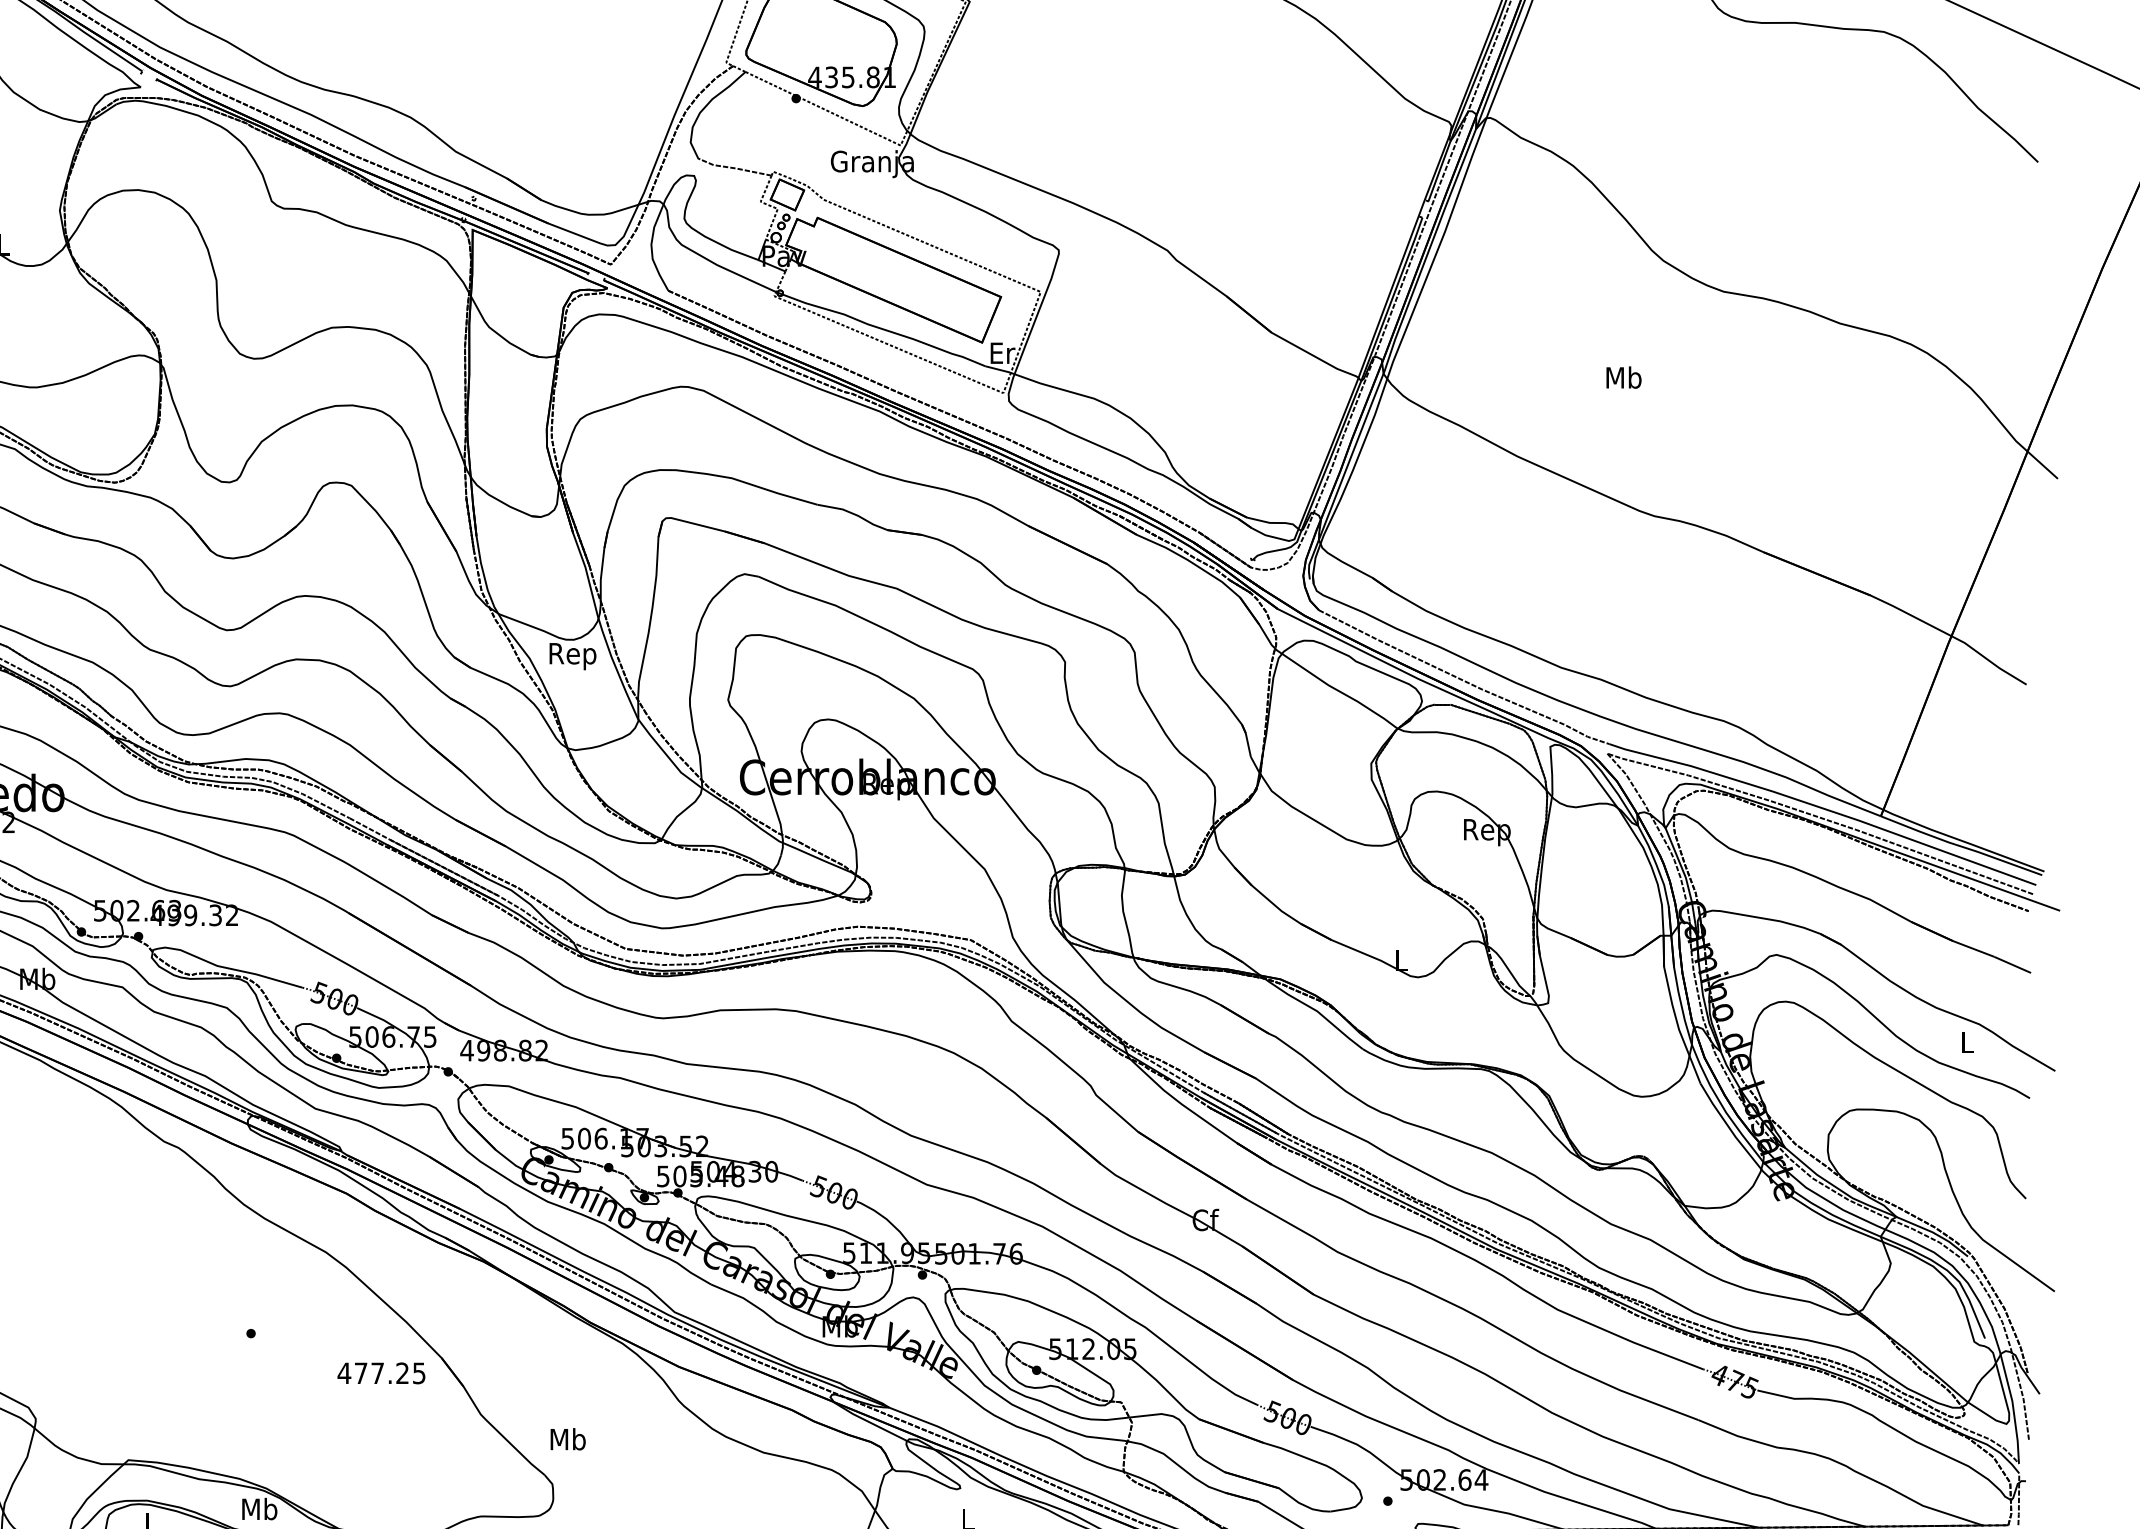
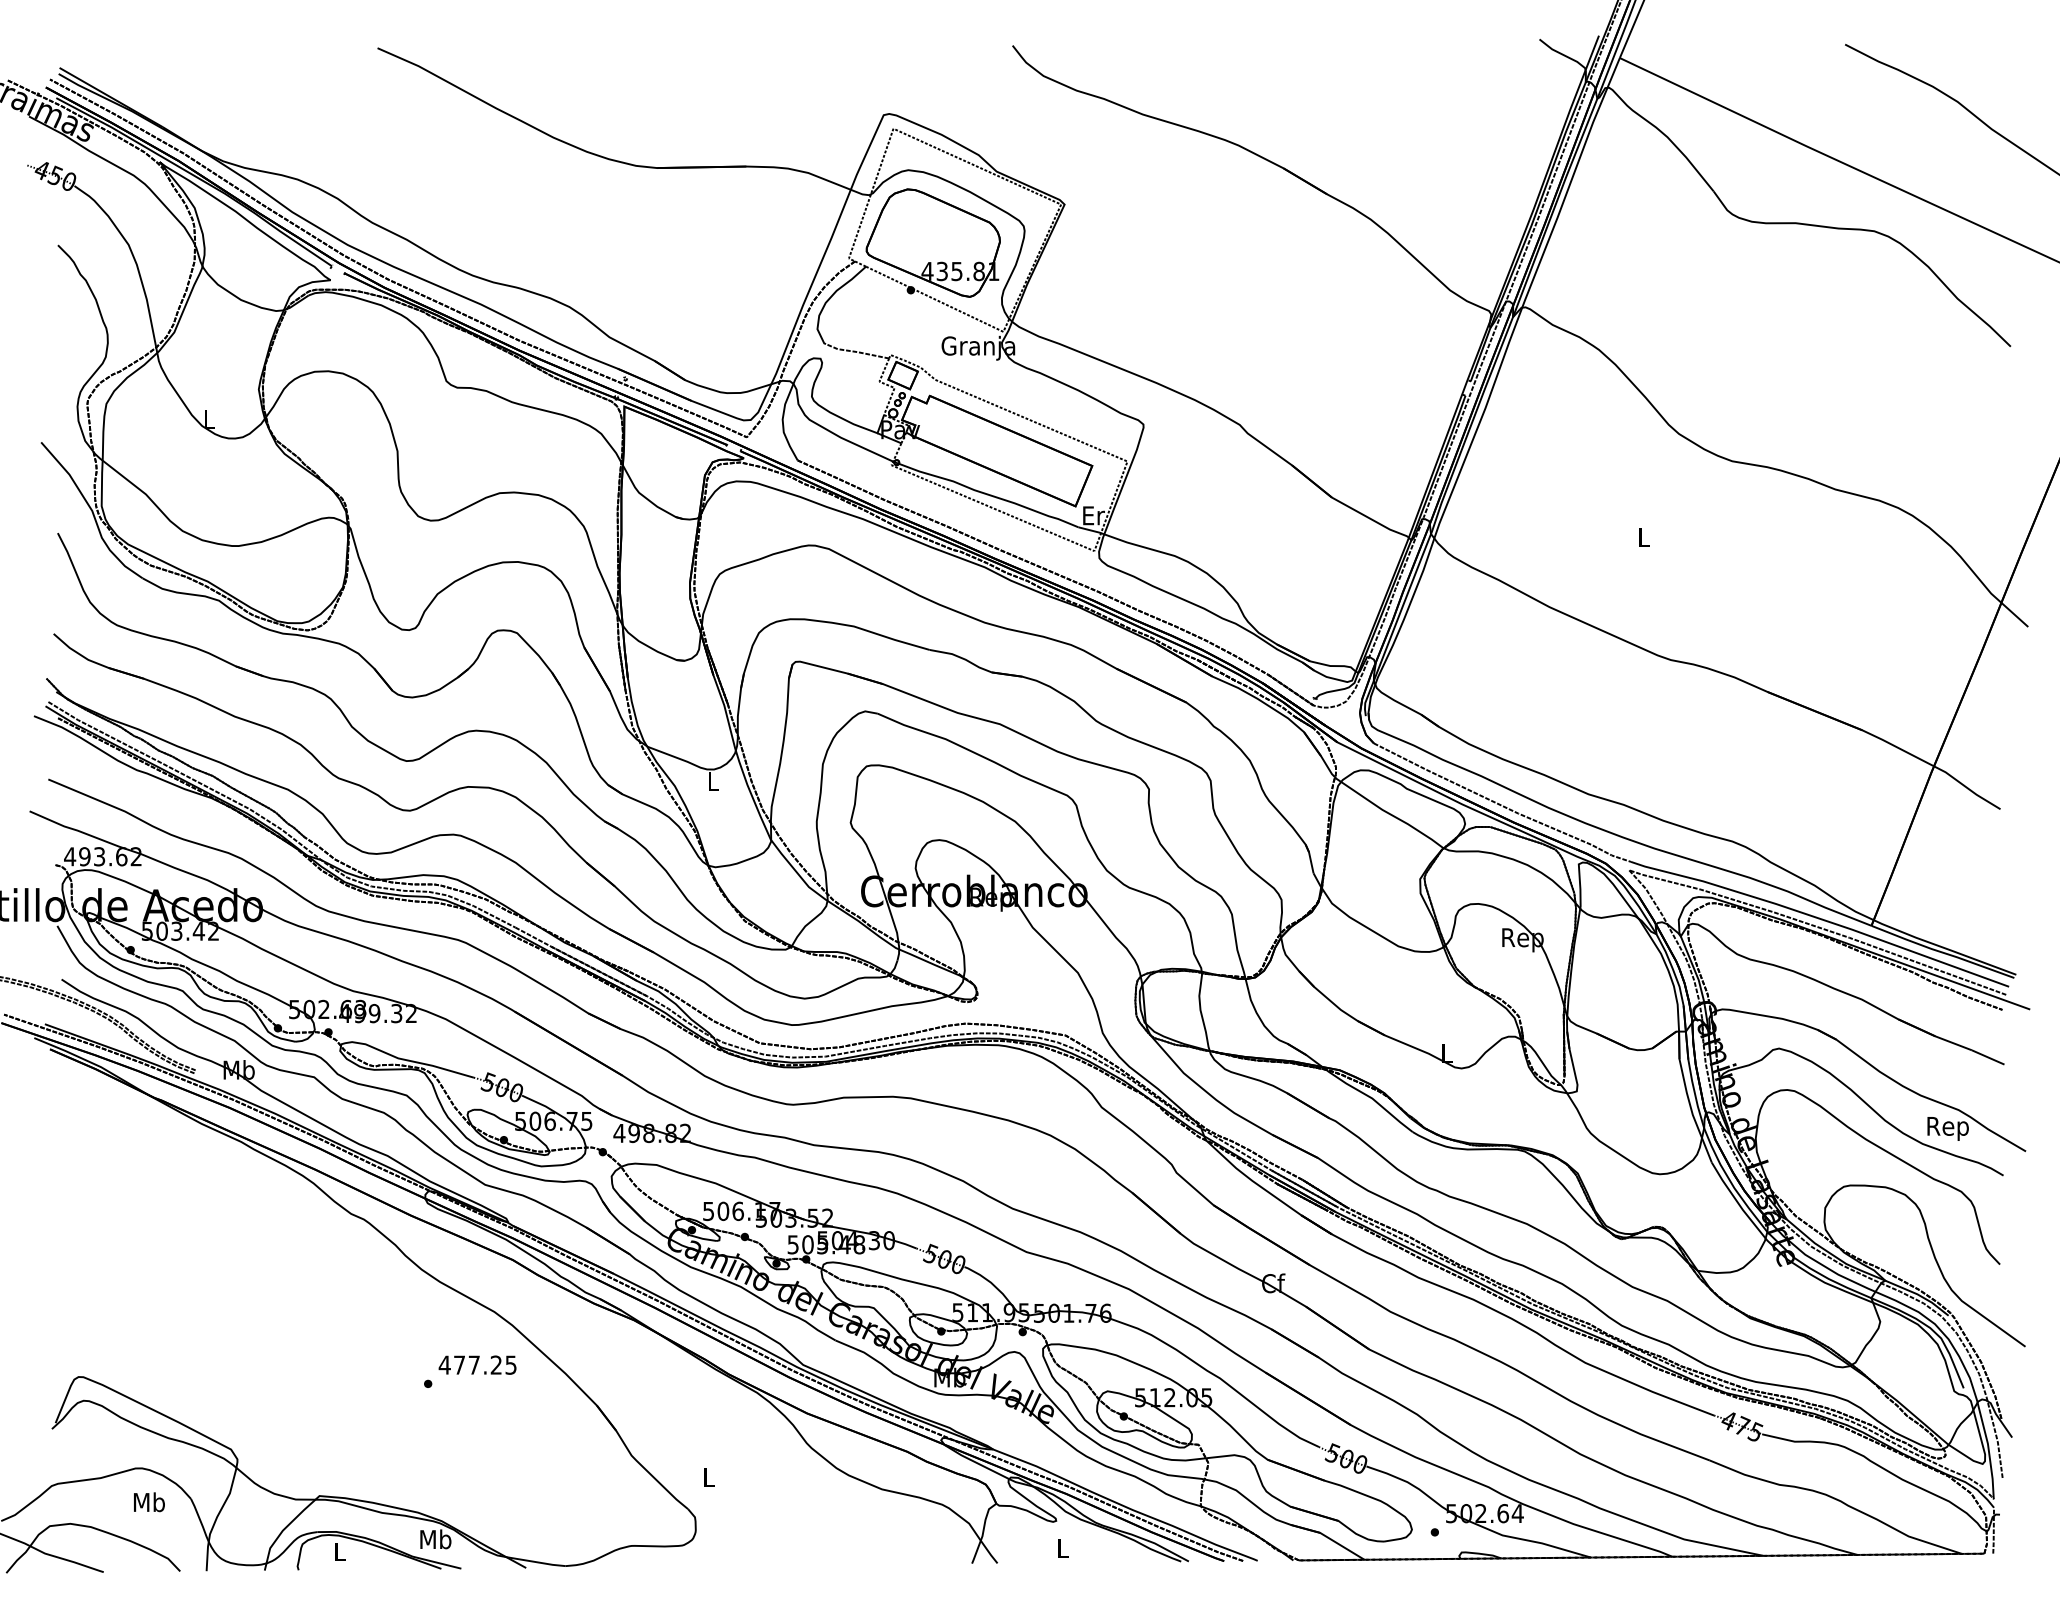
text: (1623, 377) -> (1643, 537), Mb -> L
text: (572, 656) -> (712, 784), Rep -> L
text: (1966, 1045) -> (1947, 1128), L -> Rep
text: (381, 1372) -> (477, 1364), moved
text: (567, 1439) -> (708, 1477), Mb -> L

